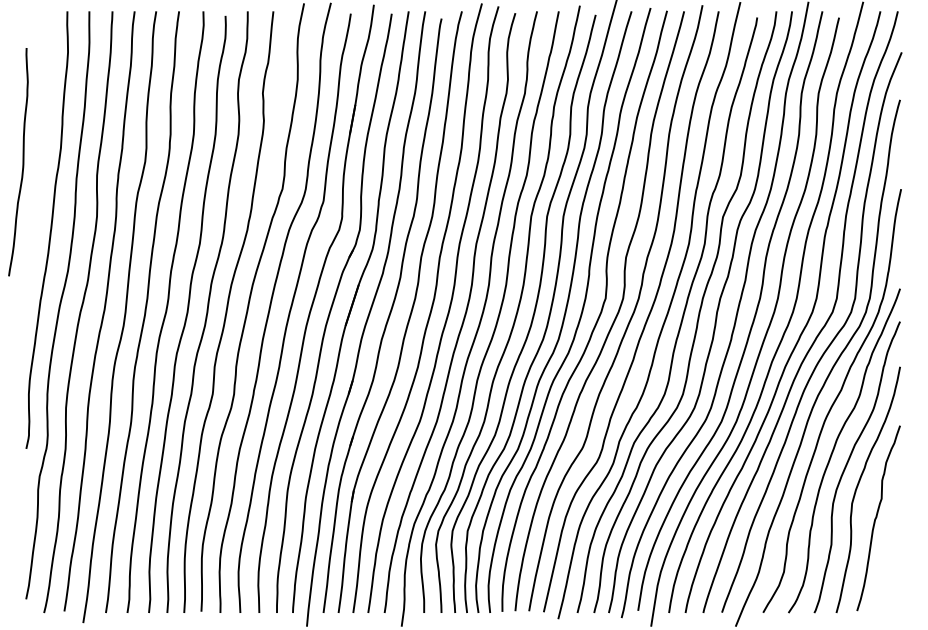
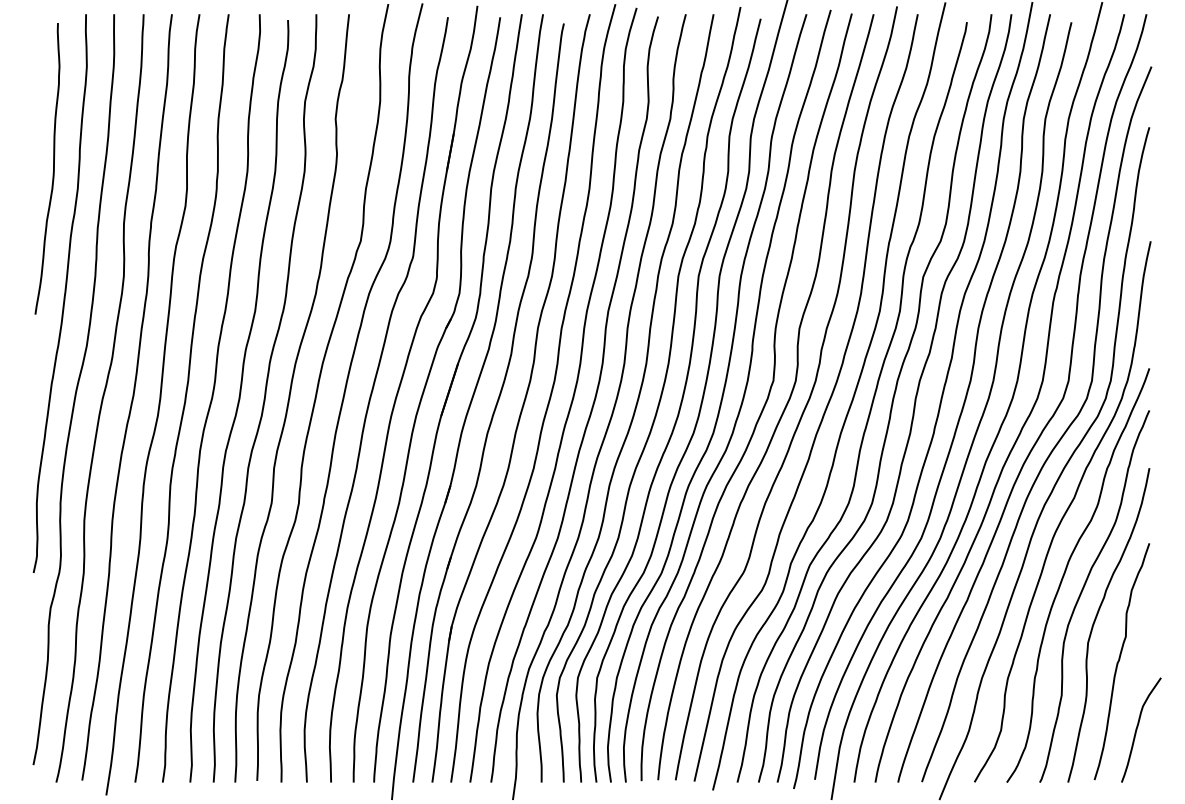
curve: (23, 161) -> (53, 168), moved
curve: (890, 571) -> (1137, 729), added

